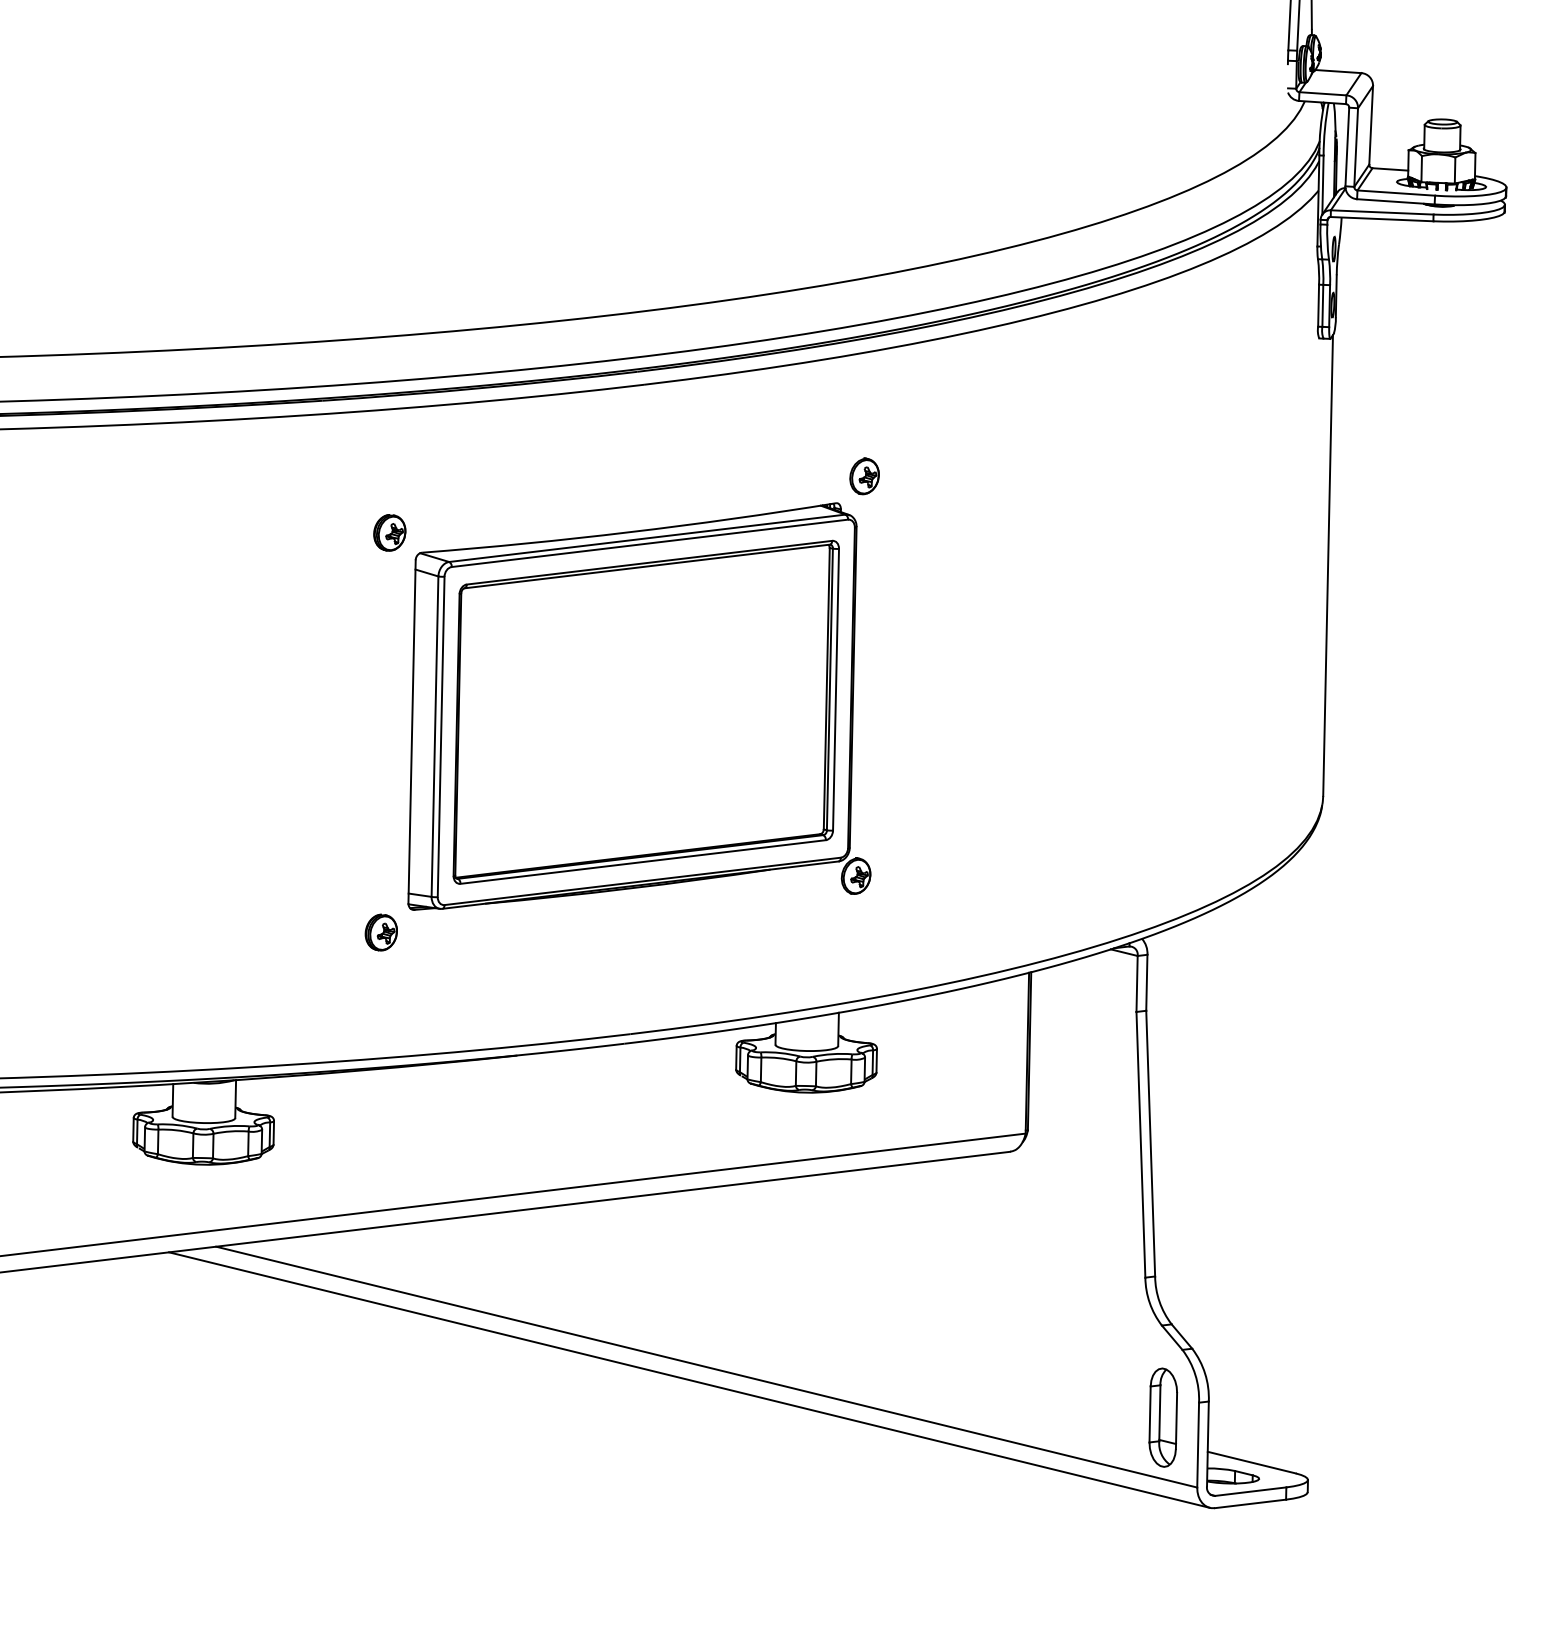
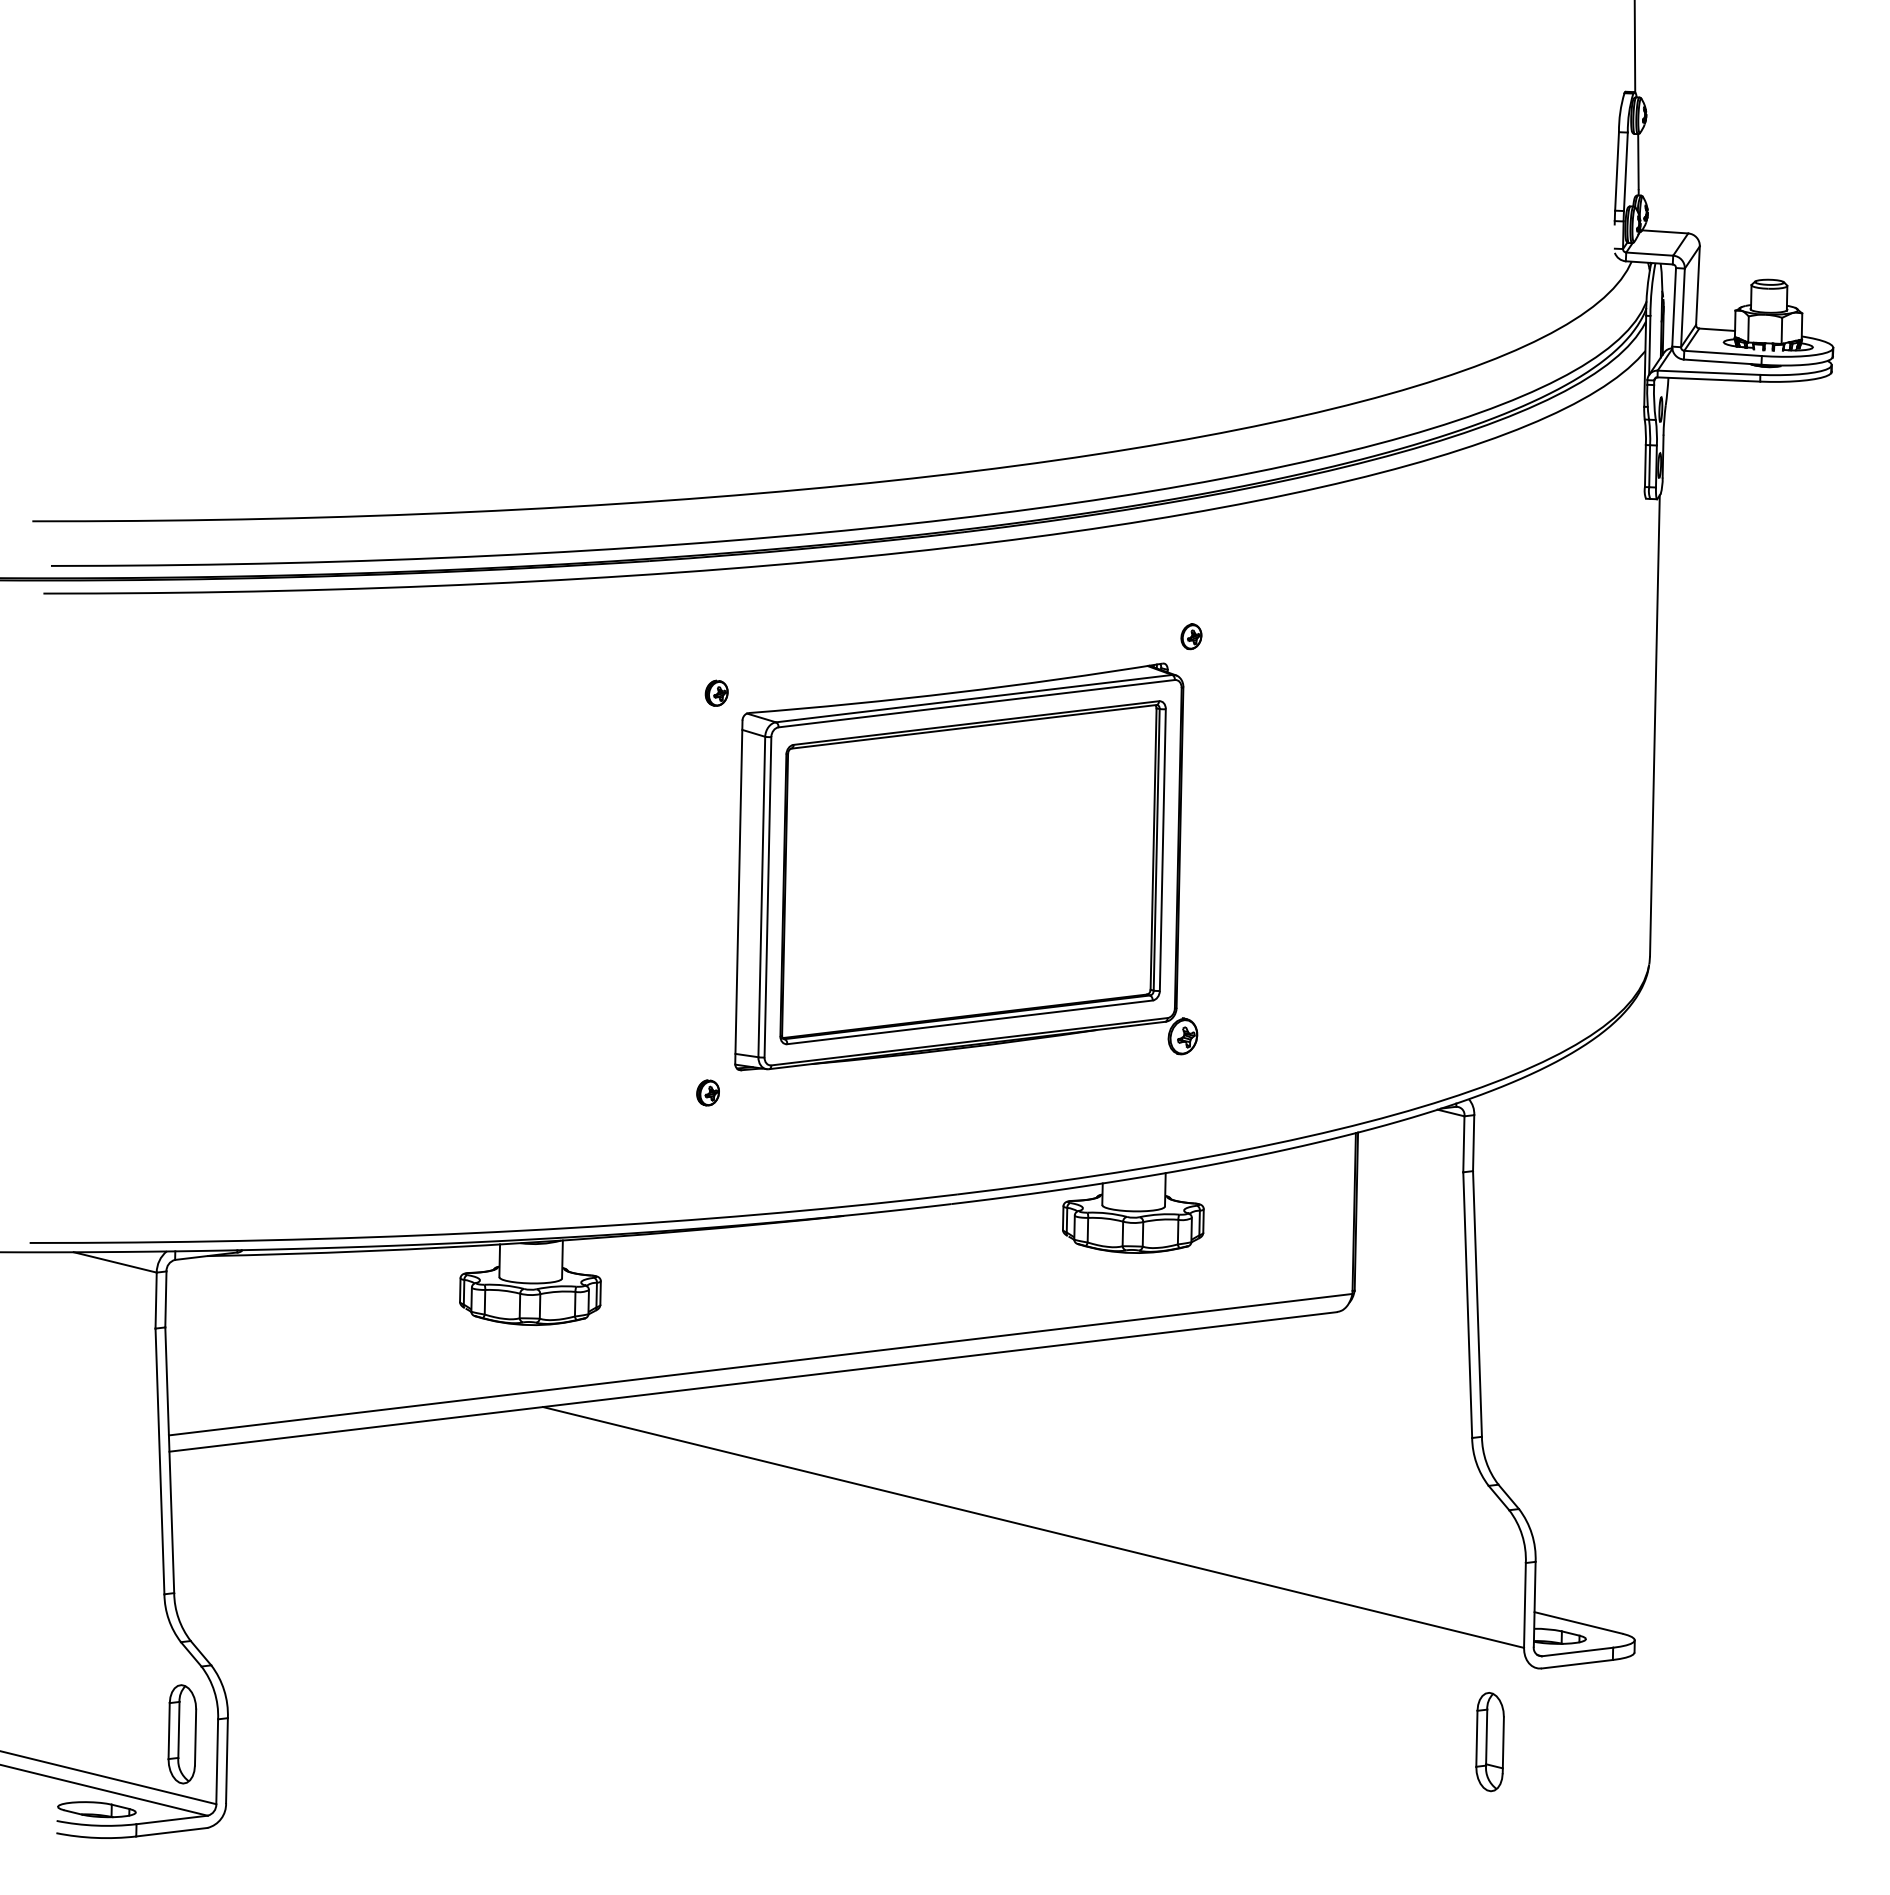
part: (864, 476) -> (1191, 636), size x0.7
part: (389, 533) -> (716, 693), size x0.7
part: (380, 932) -> (707, 1092), size x0.7
line: (688, 1380) -> (1015, 1540), removed
part: (1162, 1418) -> (1489, 1742), moved

